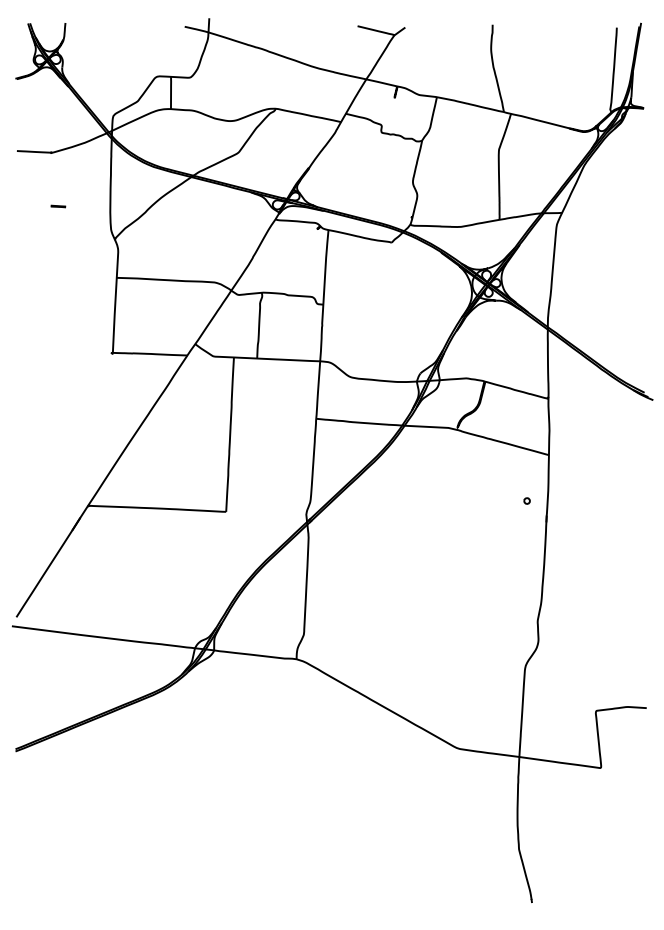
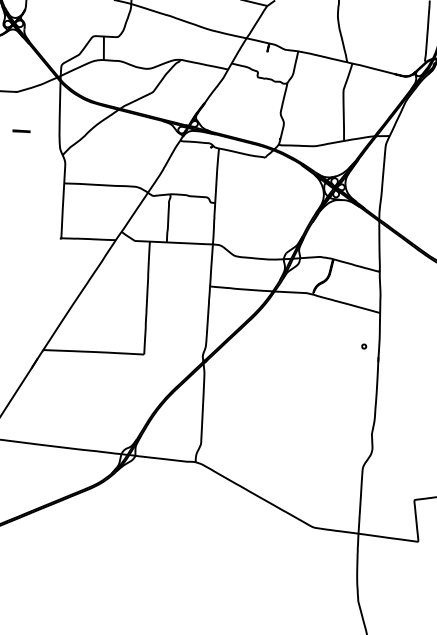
part: (58, 206) -> (21, 131), size x1.6

